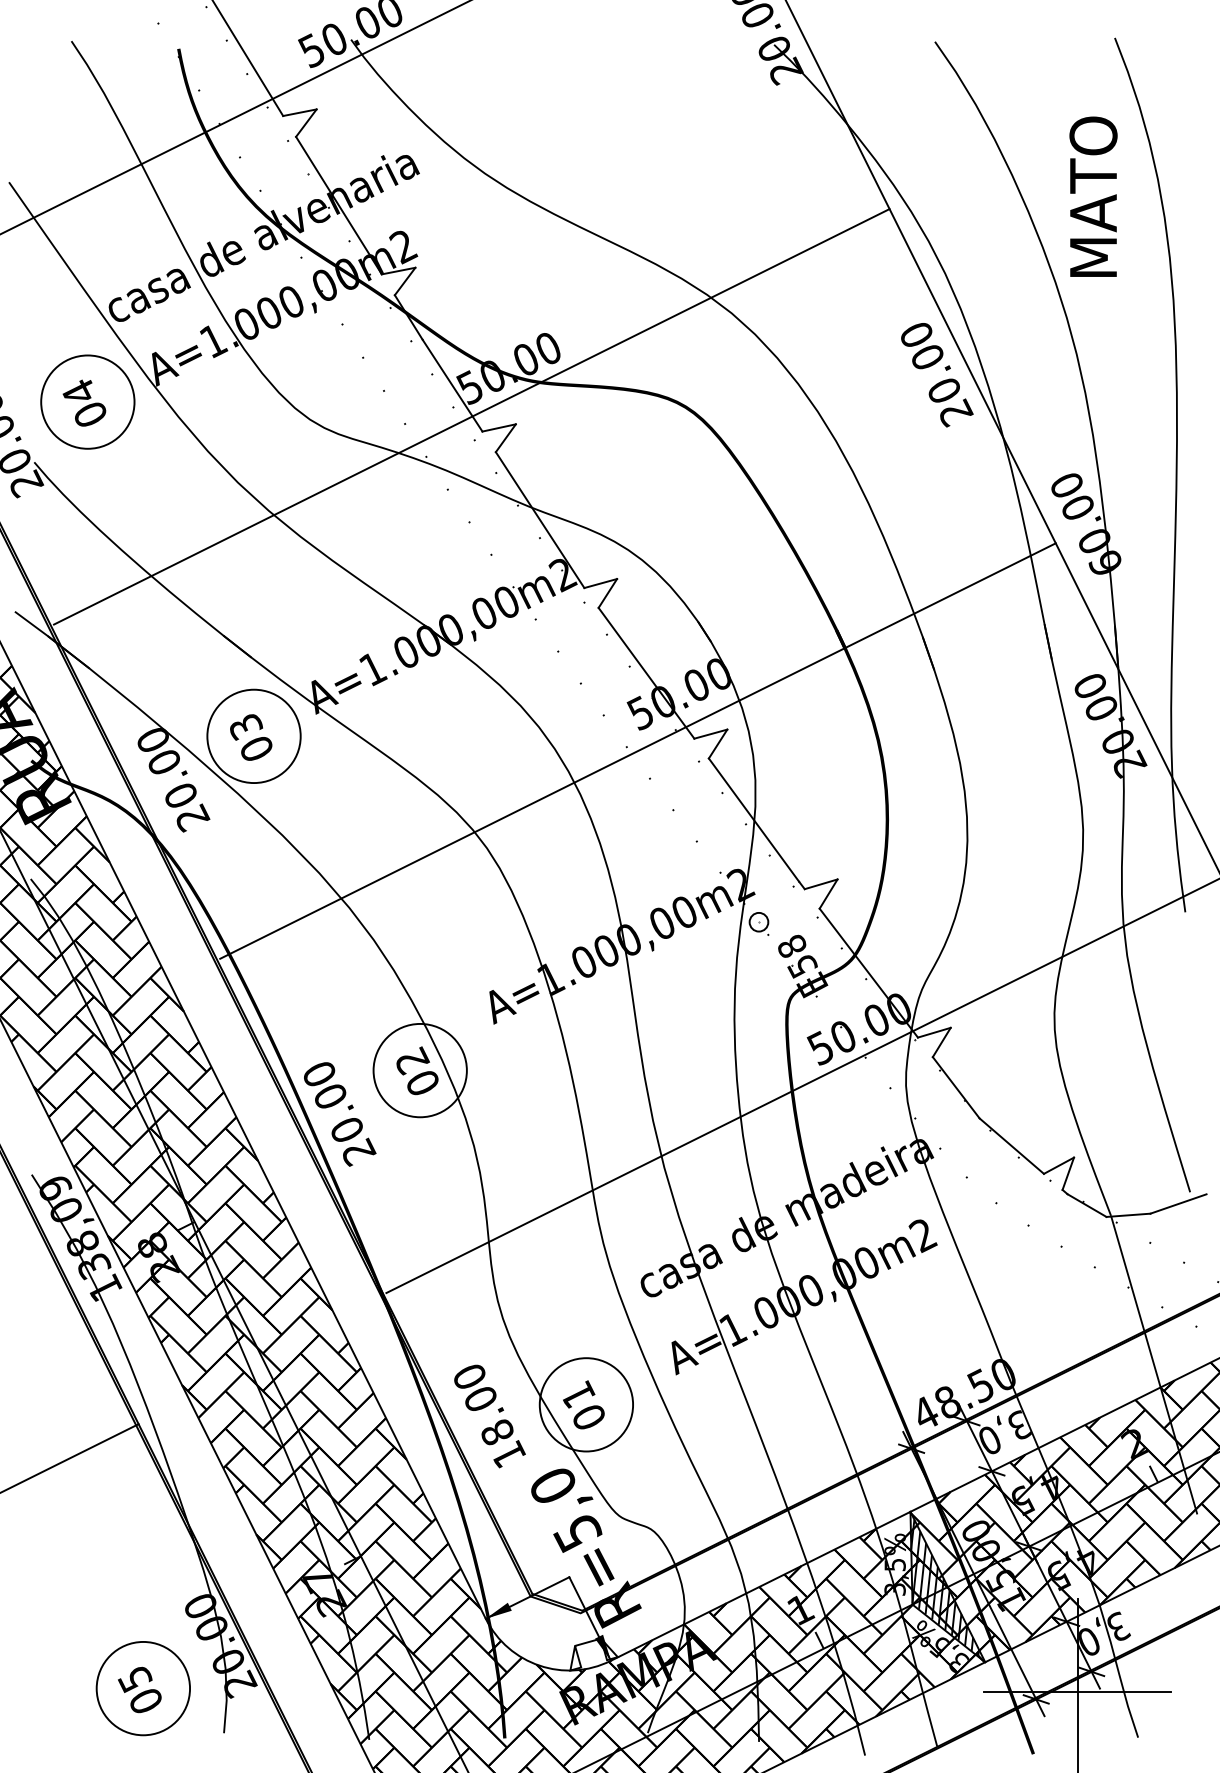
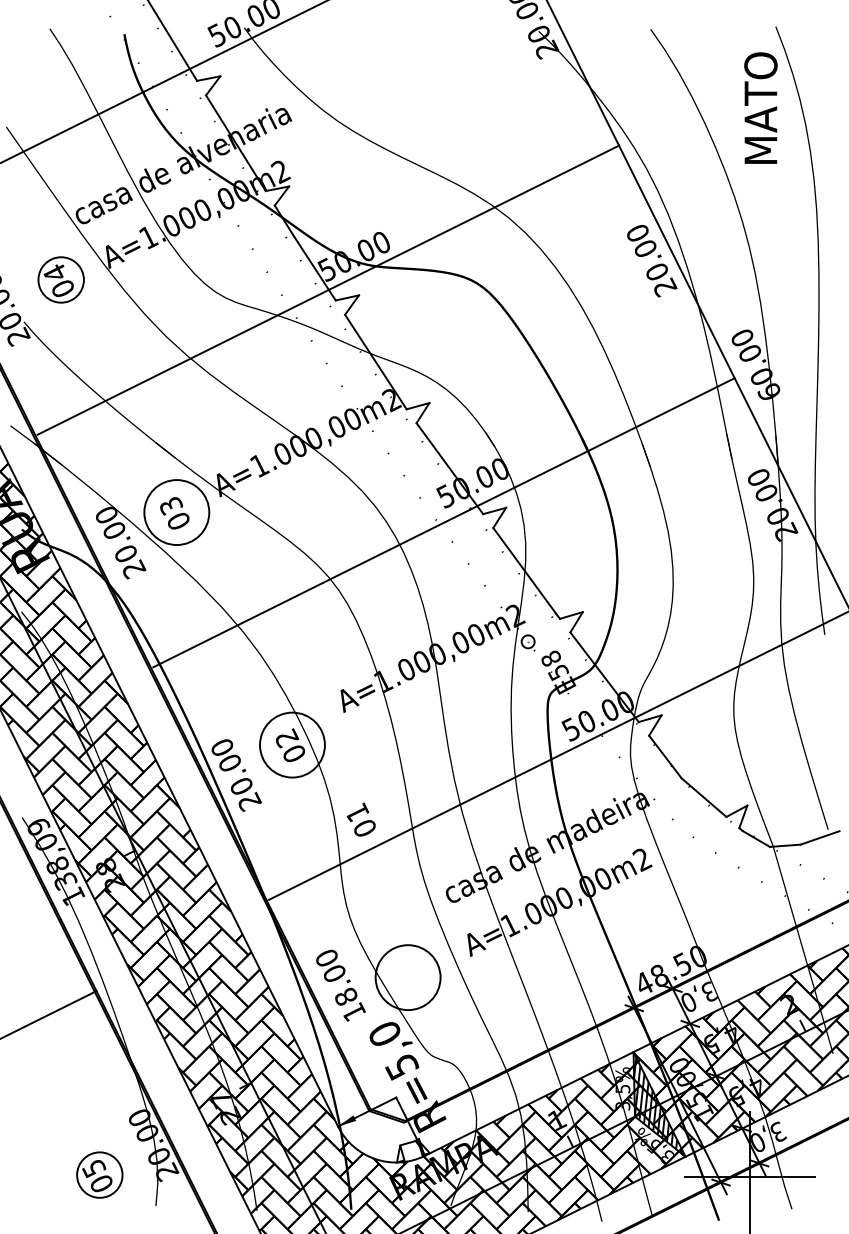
text: (1092, 195) -> (760, 107), moved
circle: (86, 401) -> (60, 279), size x0.7
text: (582, 1404) -> (360, 819), moved
circle: (142, 1687) -> (99, 1174), size x0.7

